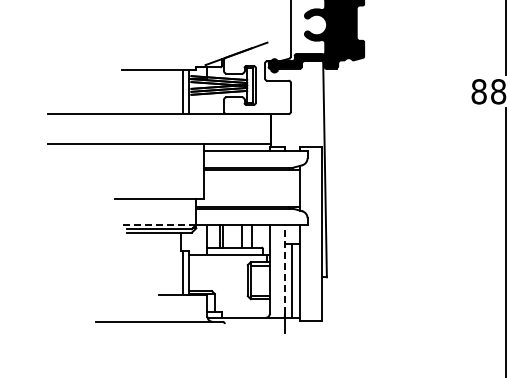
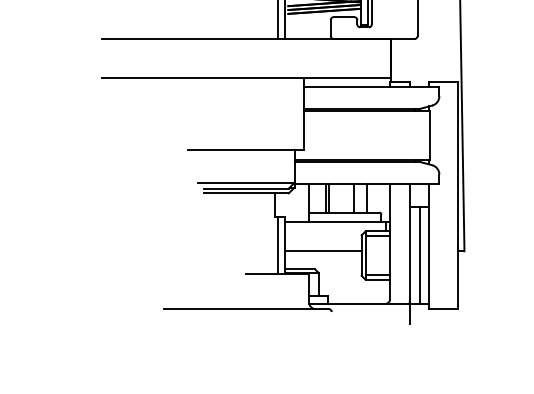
line: (158, 224) -> (245, 182), dashed -> solid
line: (284, 269) -> (409, 241), dashed -> solid
line: (217, 277) -> (322, 251), added

